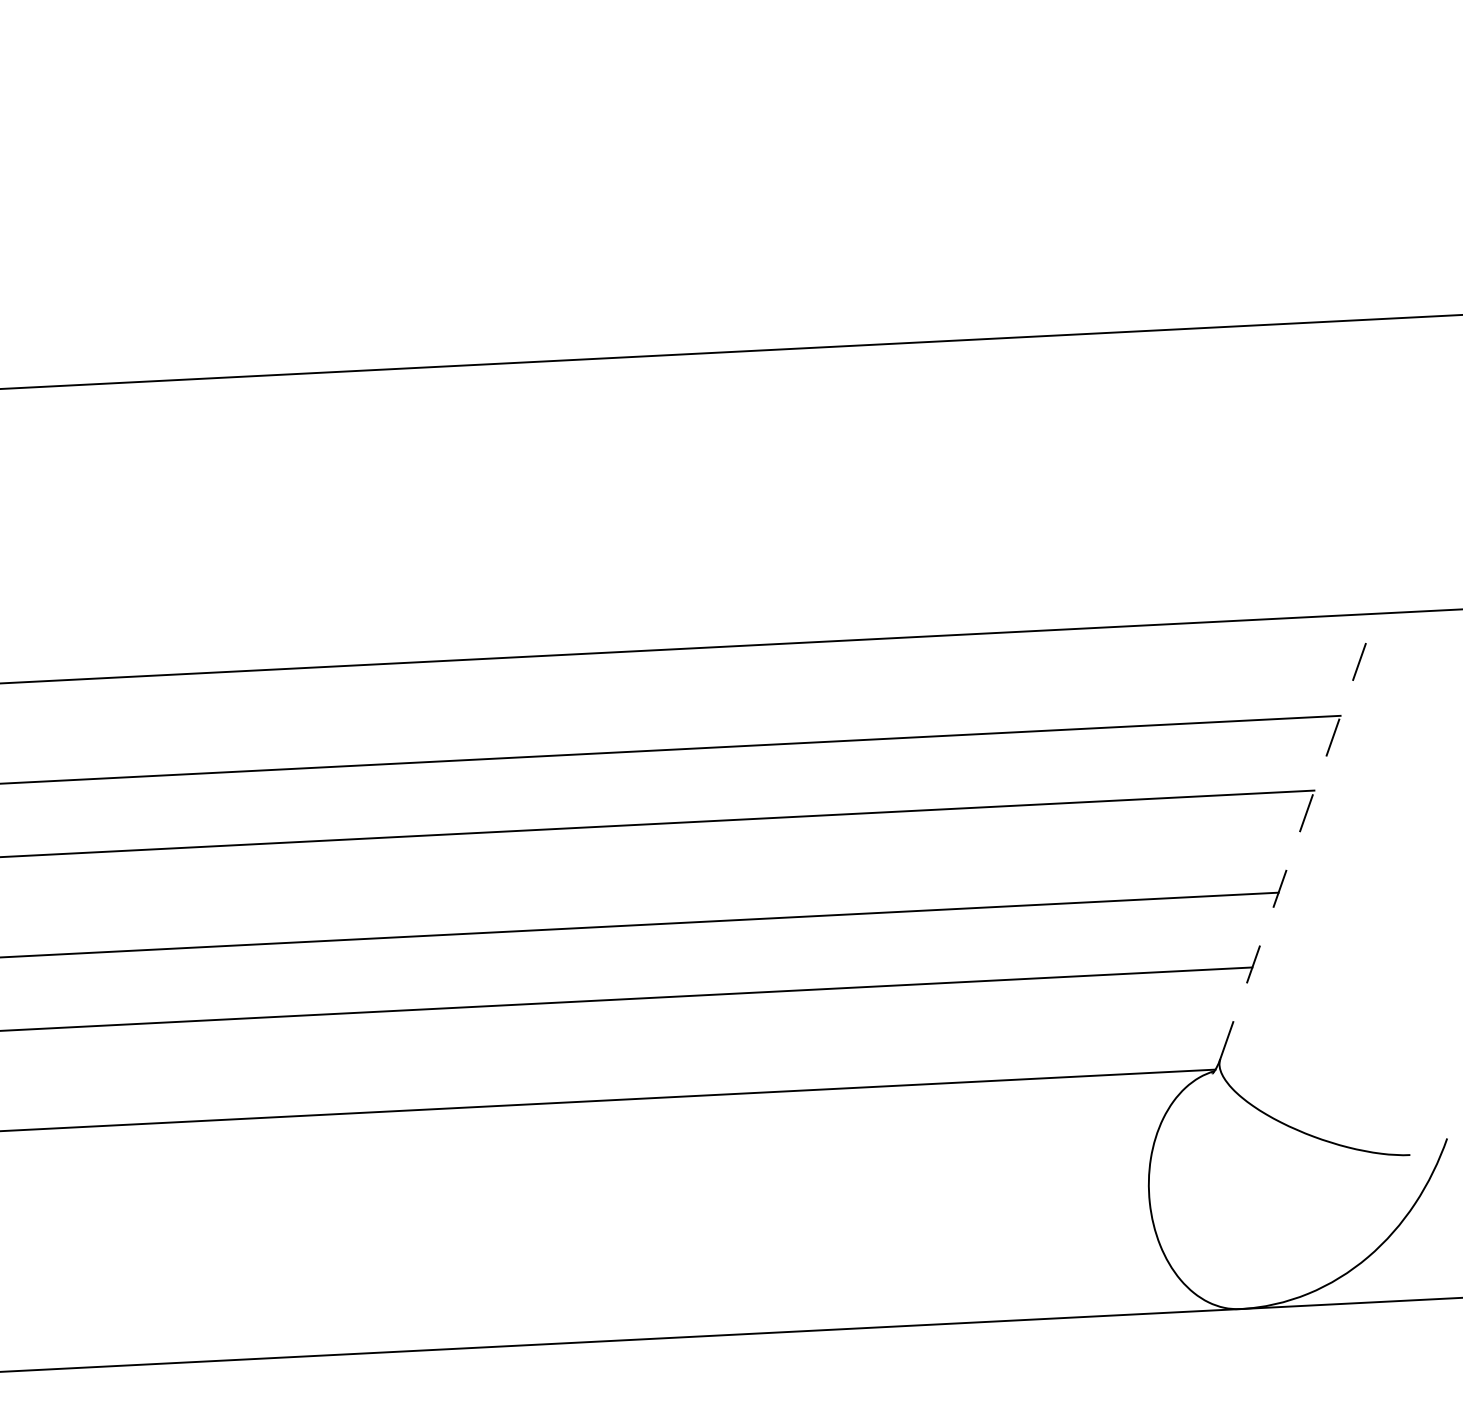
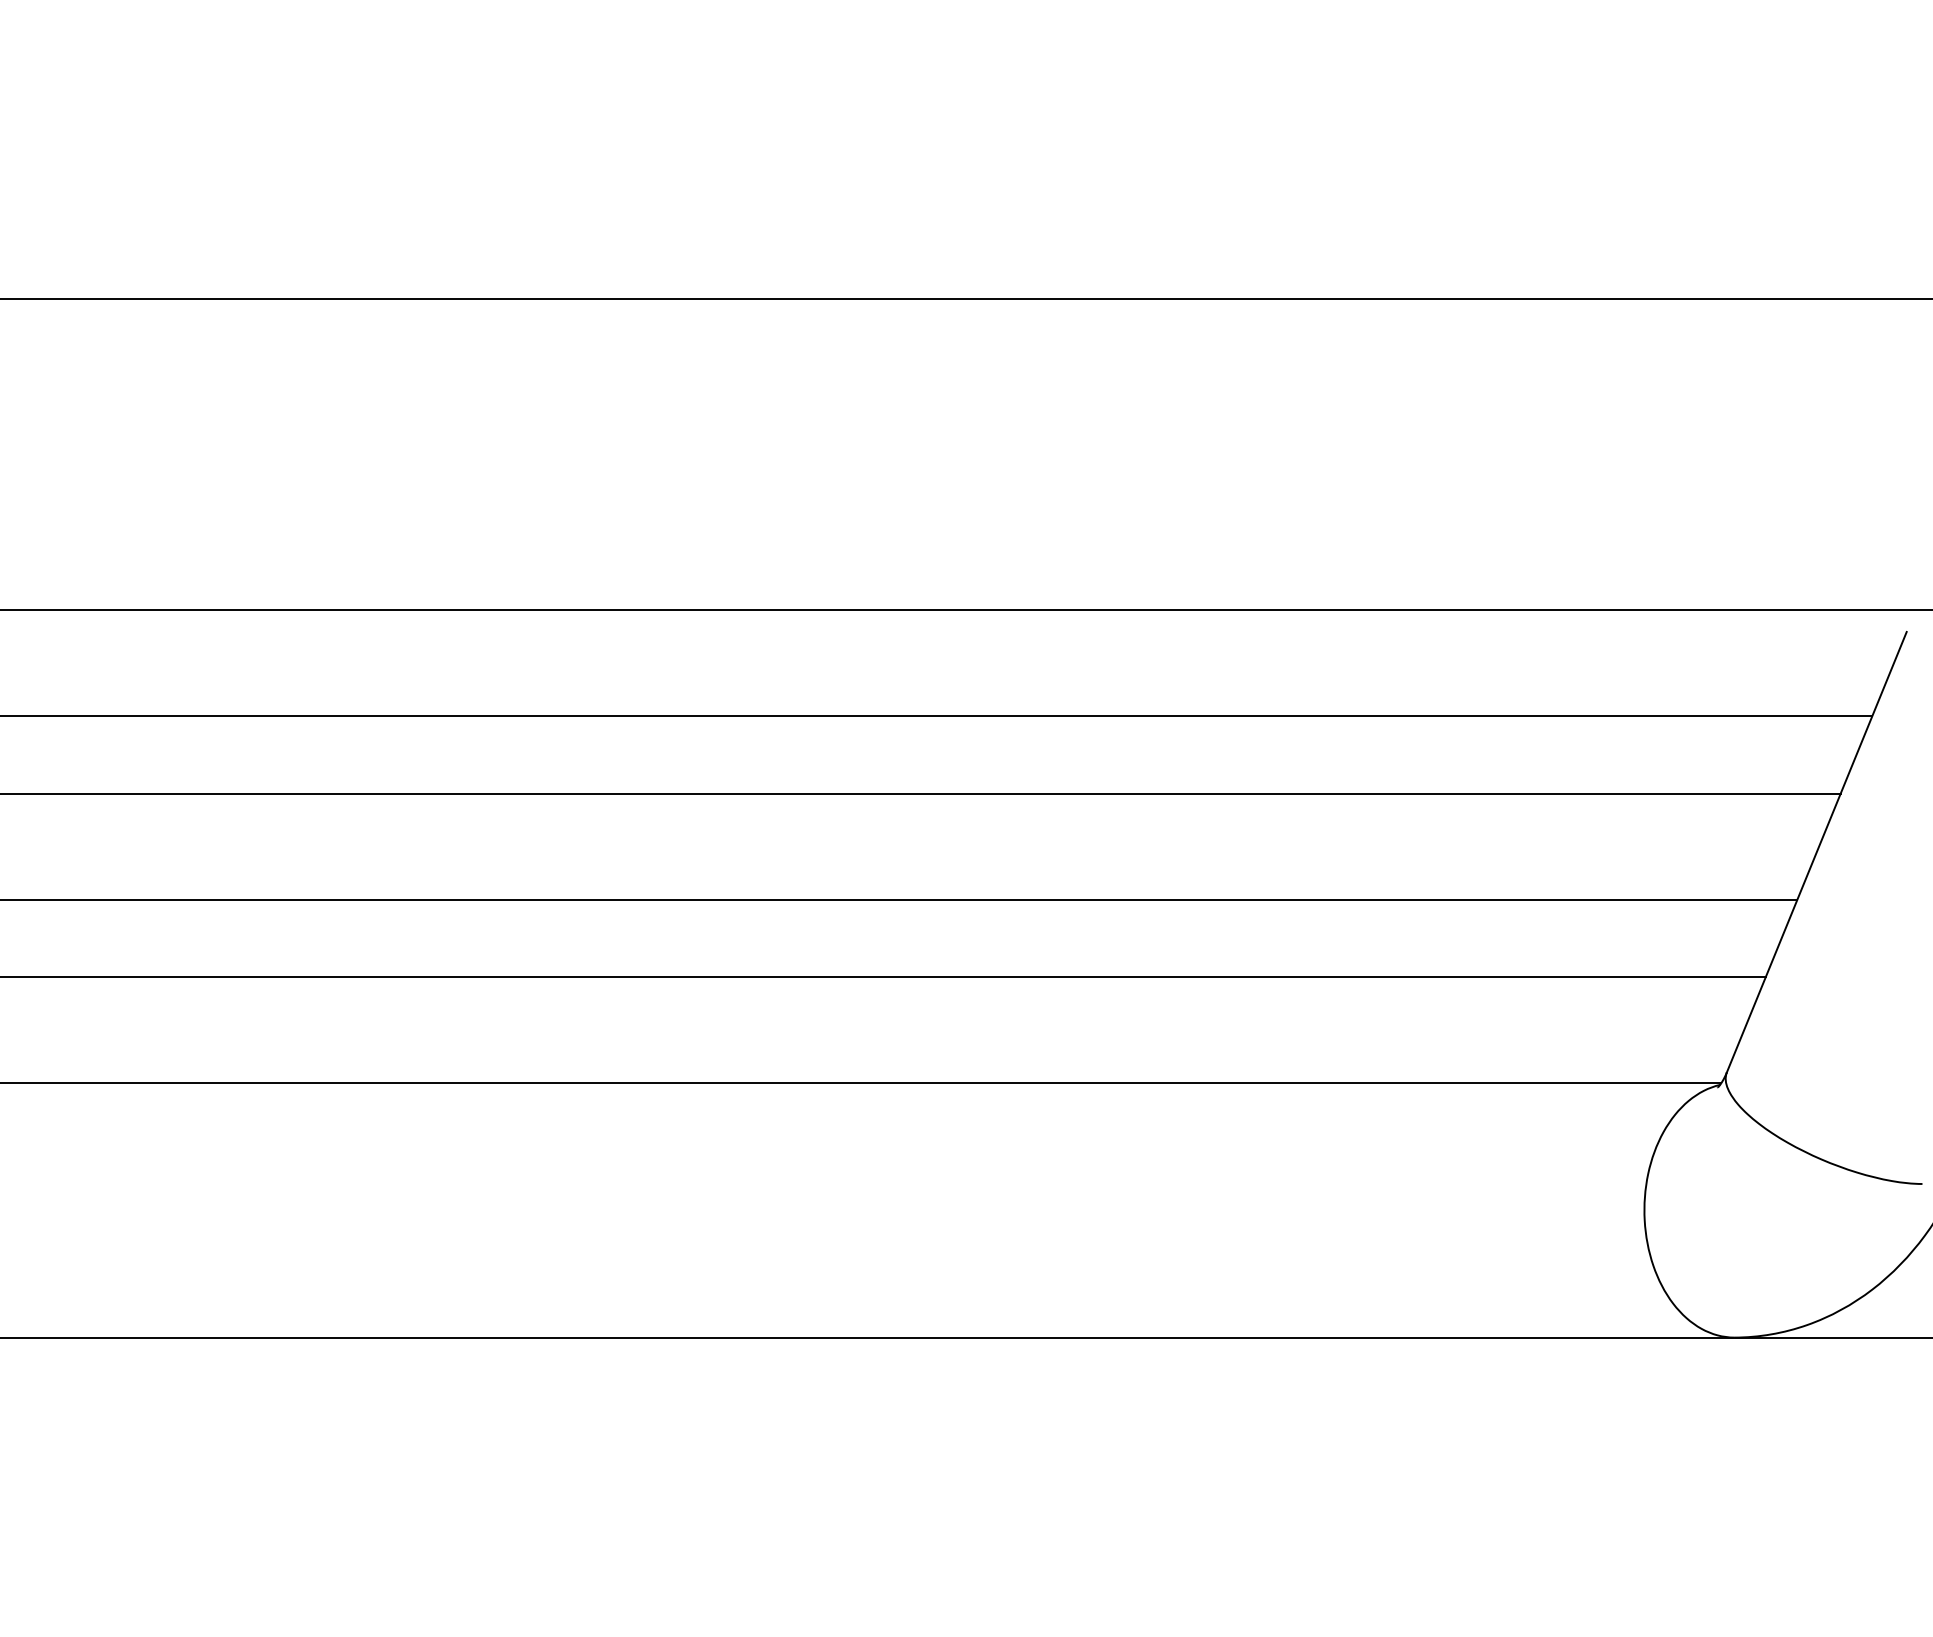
line: (1294, 847) -> (1816, 852), dashed -> solid

